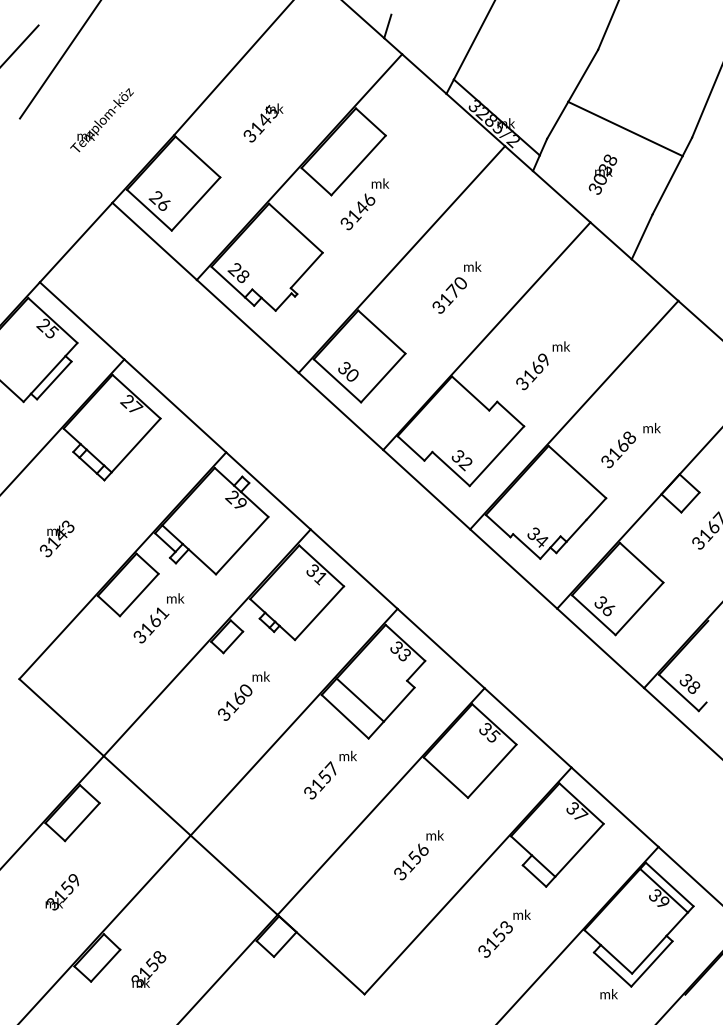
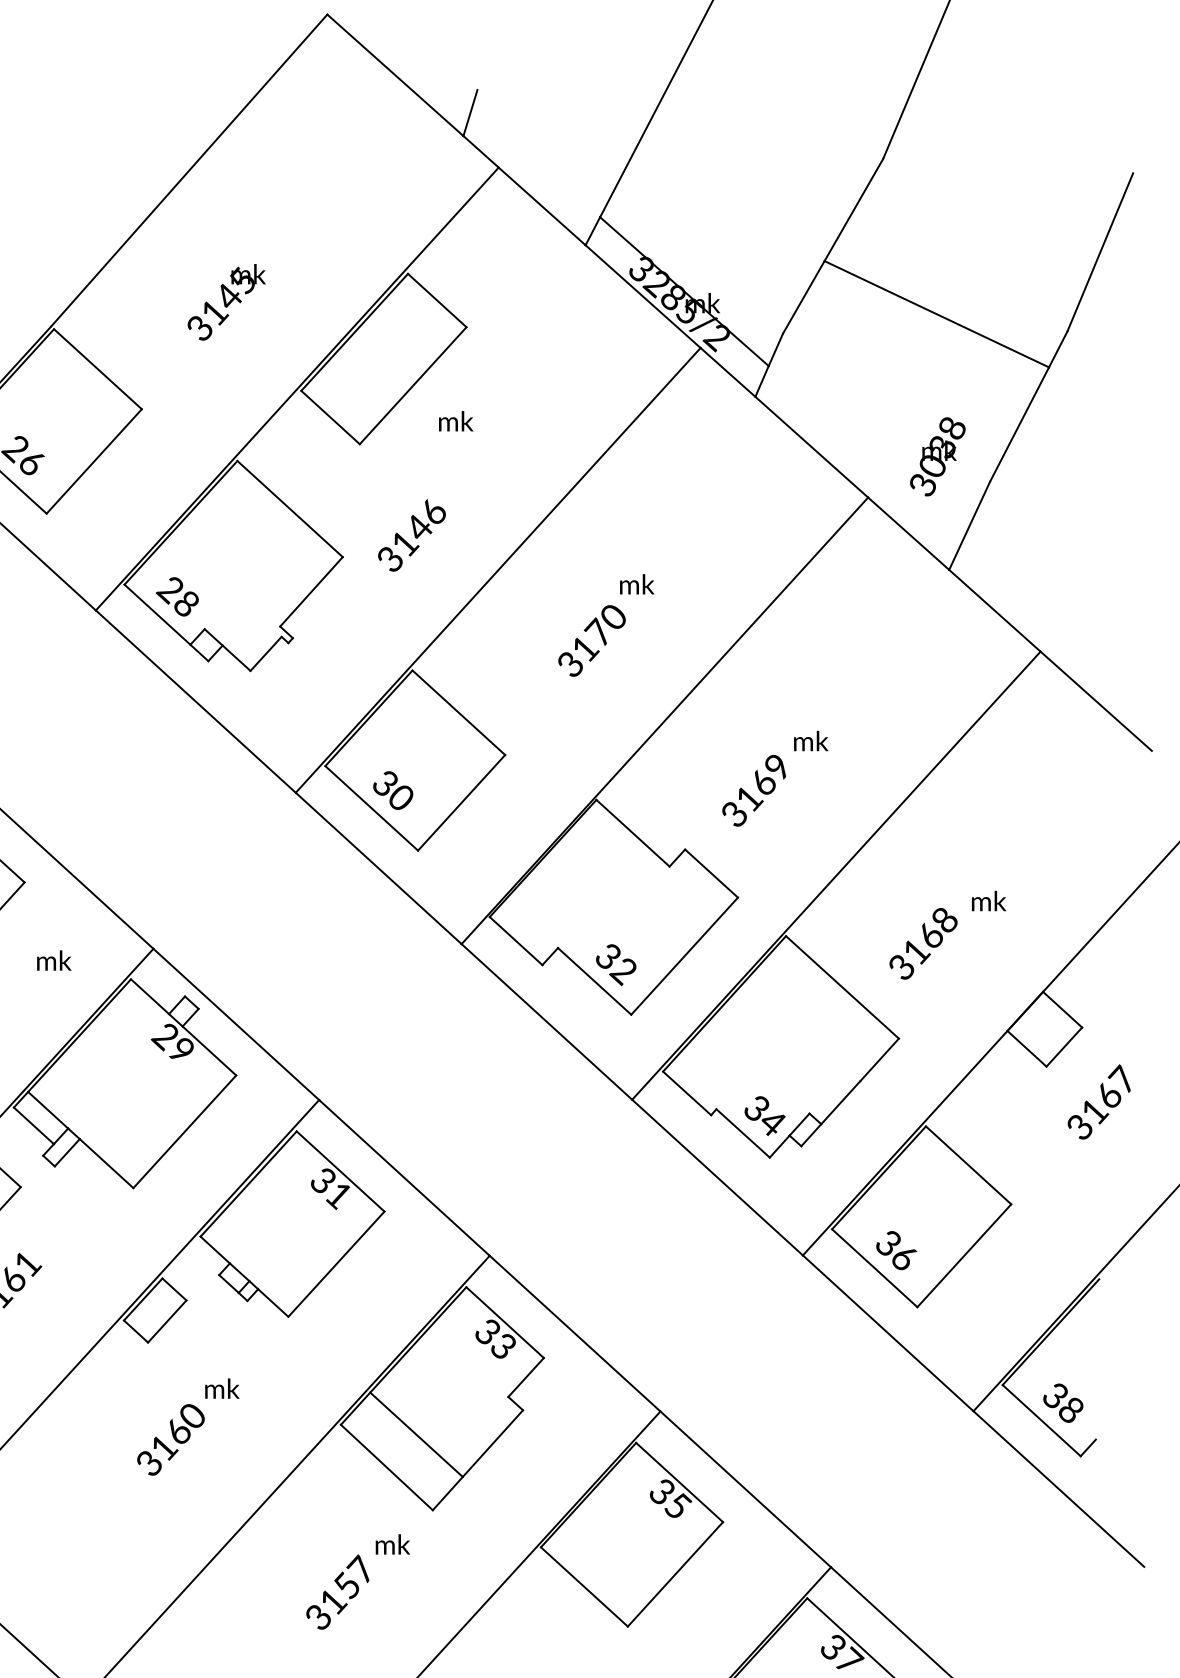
text: (602, 174) -> (936, 456), moved
text: (357, 211) -> (411, 534), moved
text: (175, 598) -> (53, 960), moved

